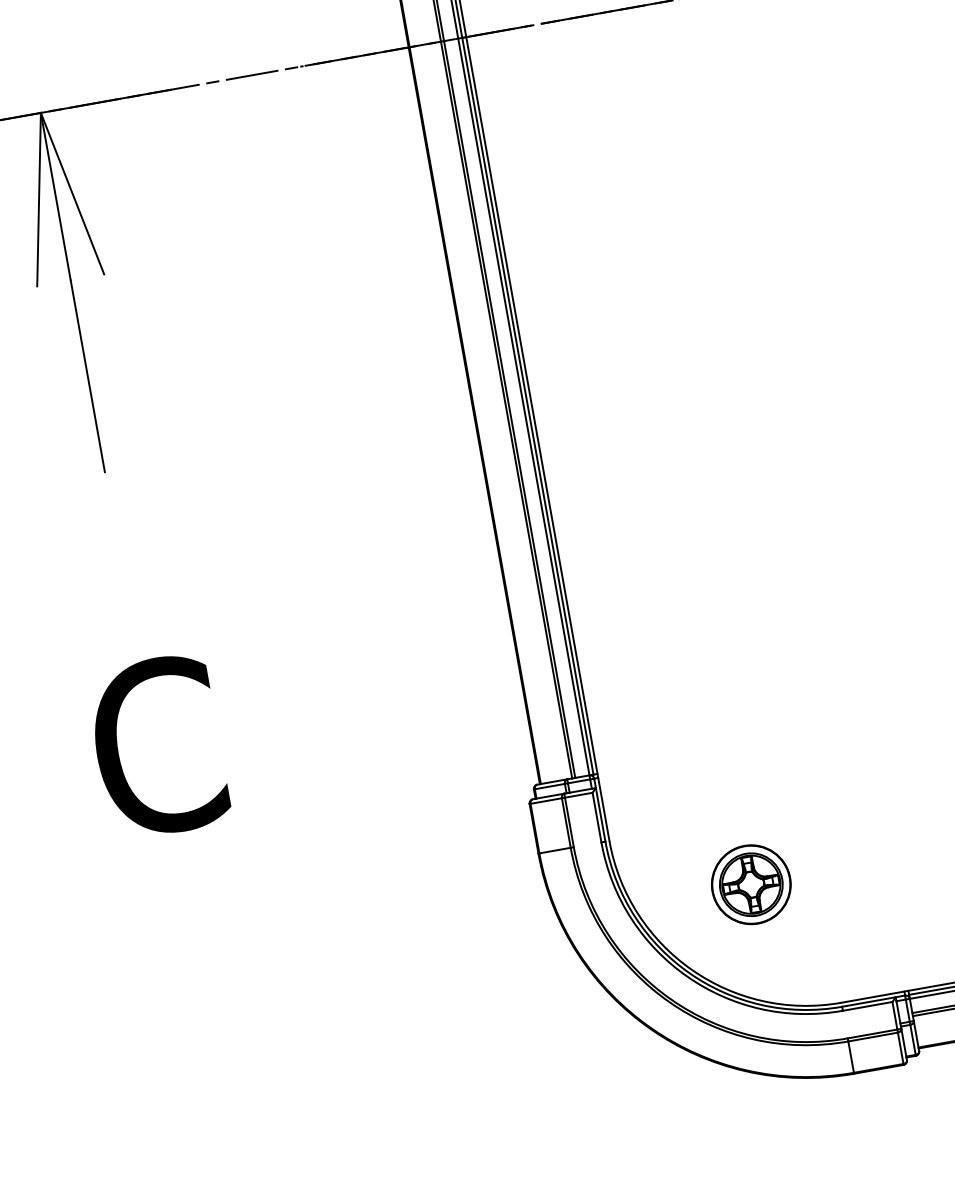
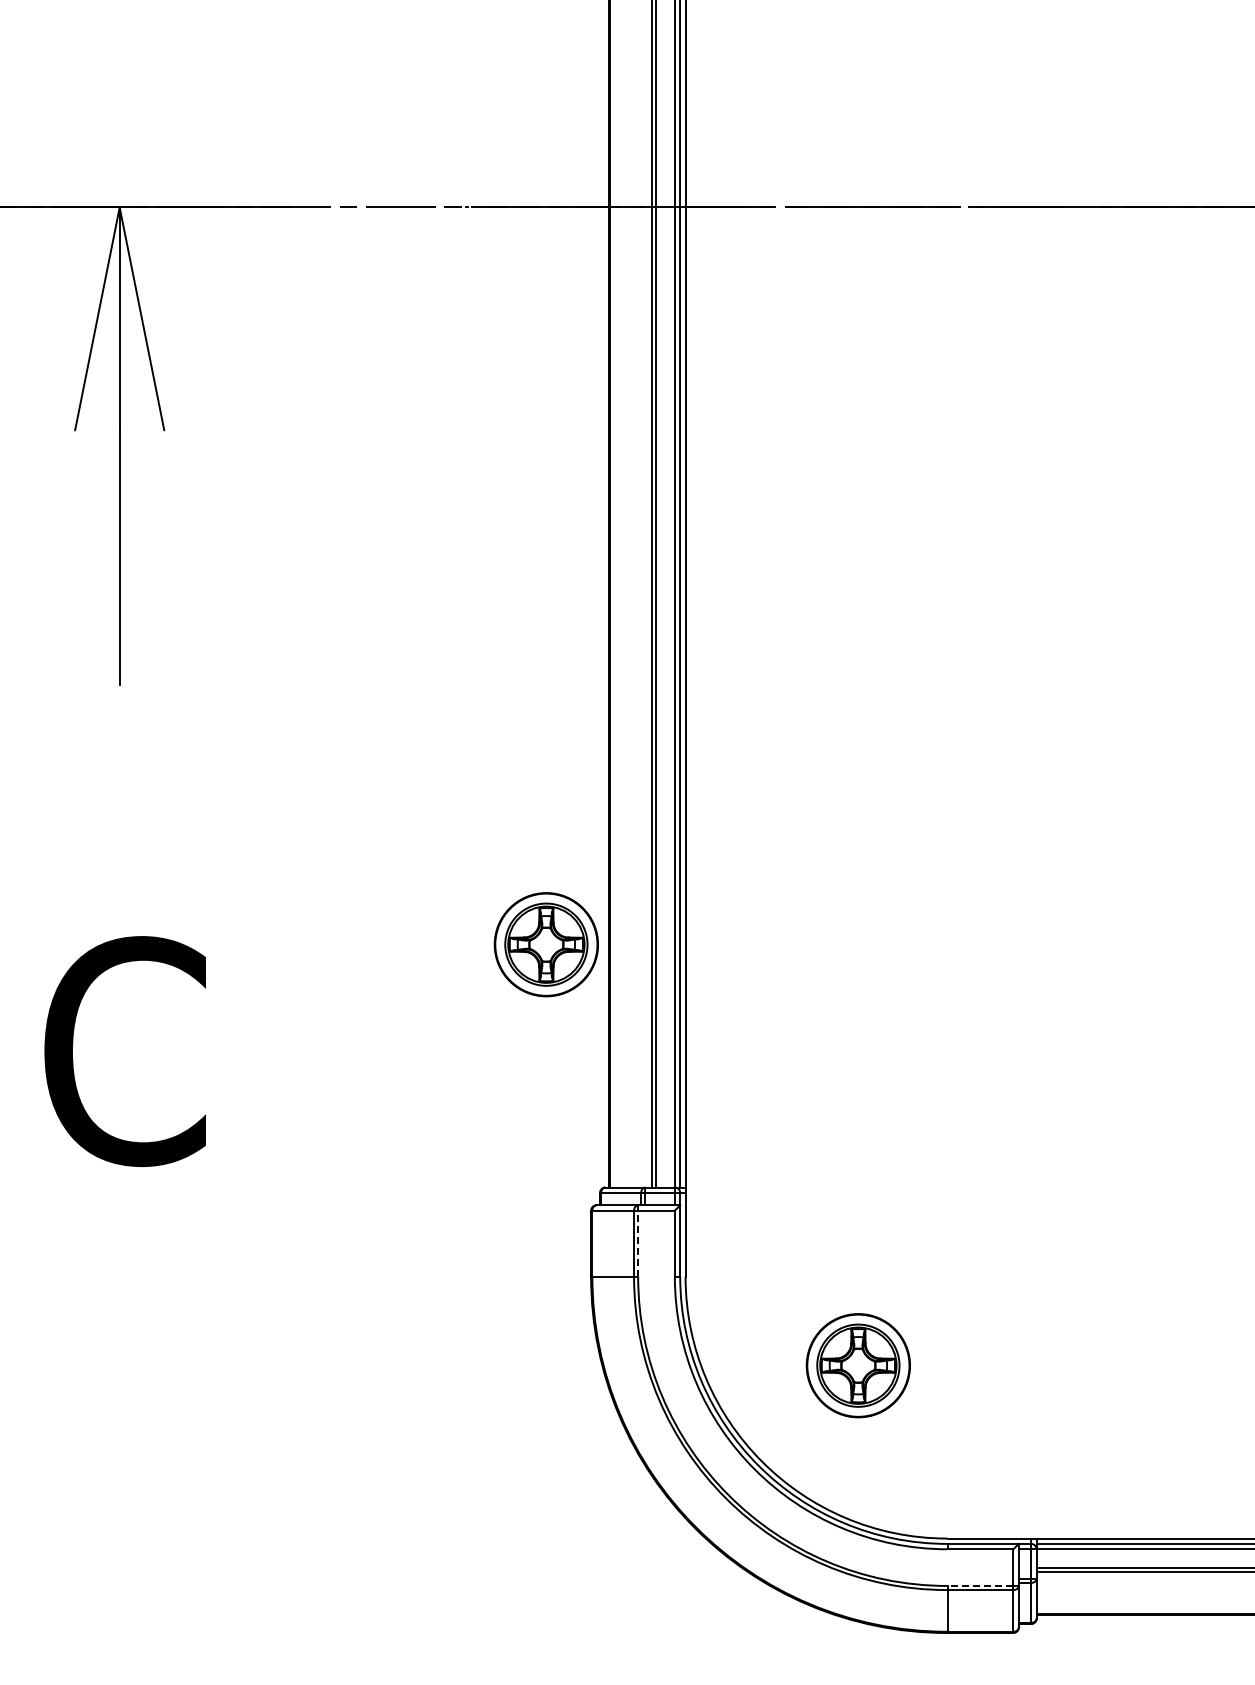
part: (459, 609) -> (545, 944), added
line: (569, 822) -> (638, 1243), solid -> dashed
line: (872, 1033) -> (980, 1585), solid -> dashed

